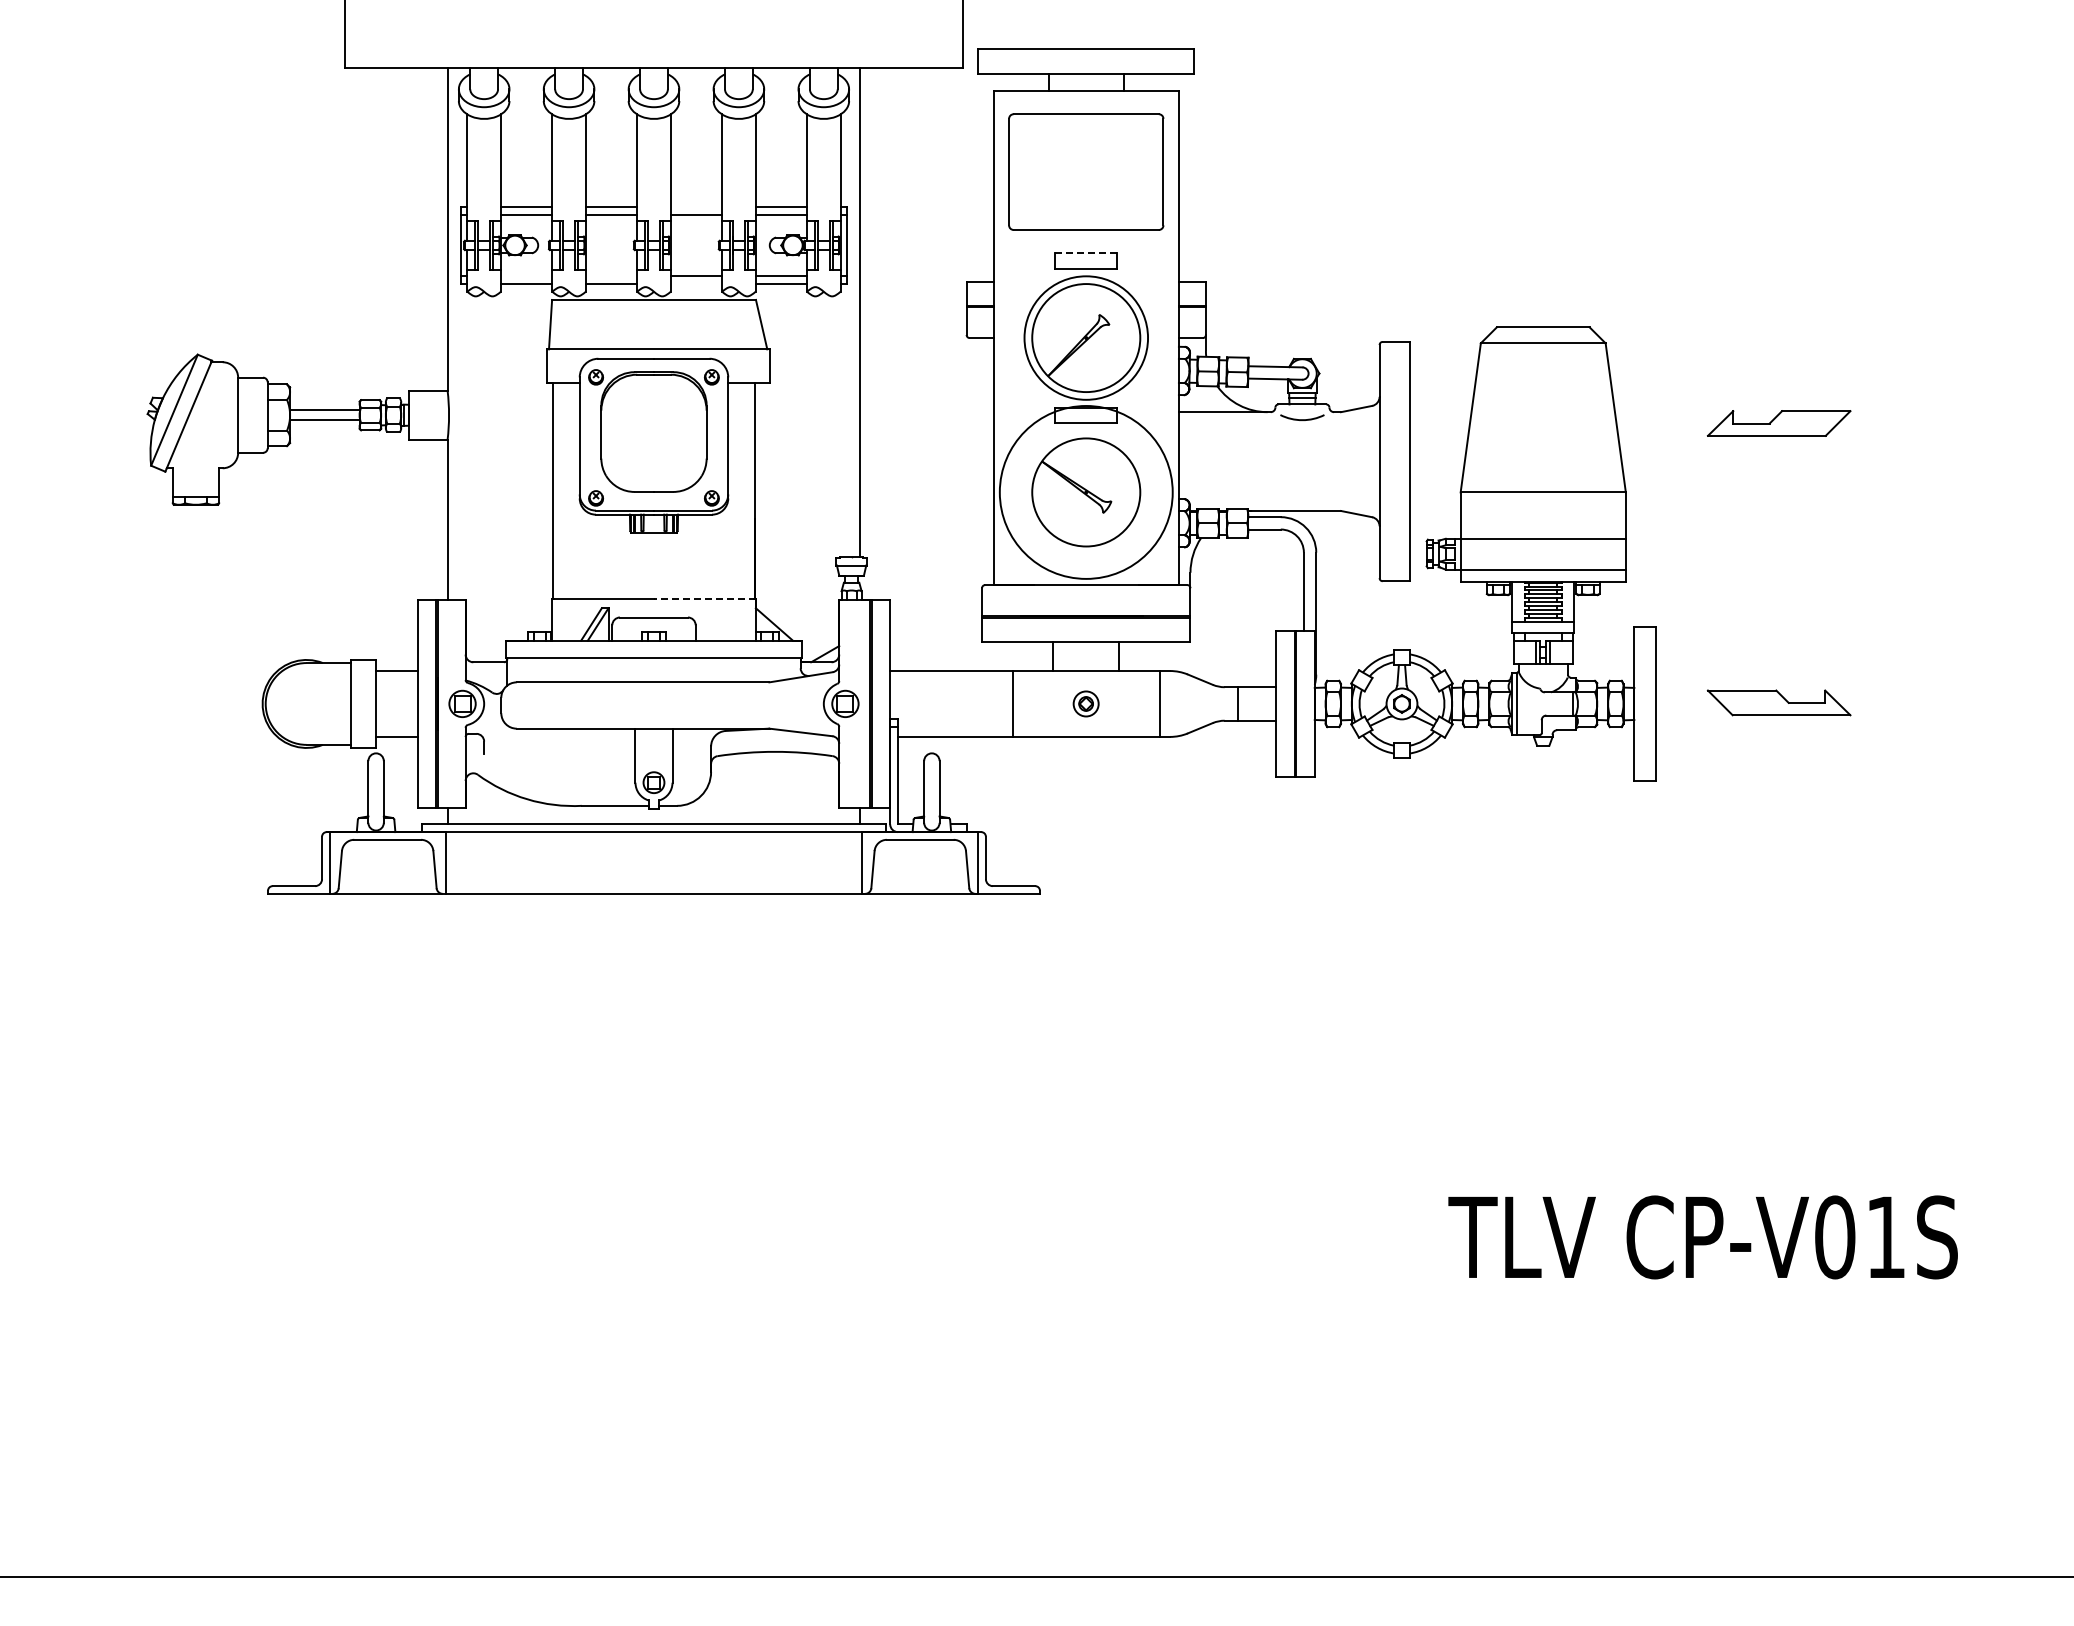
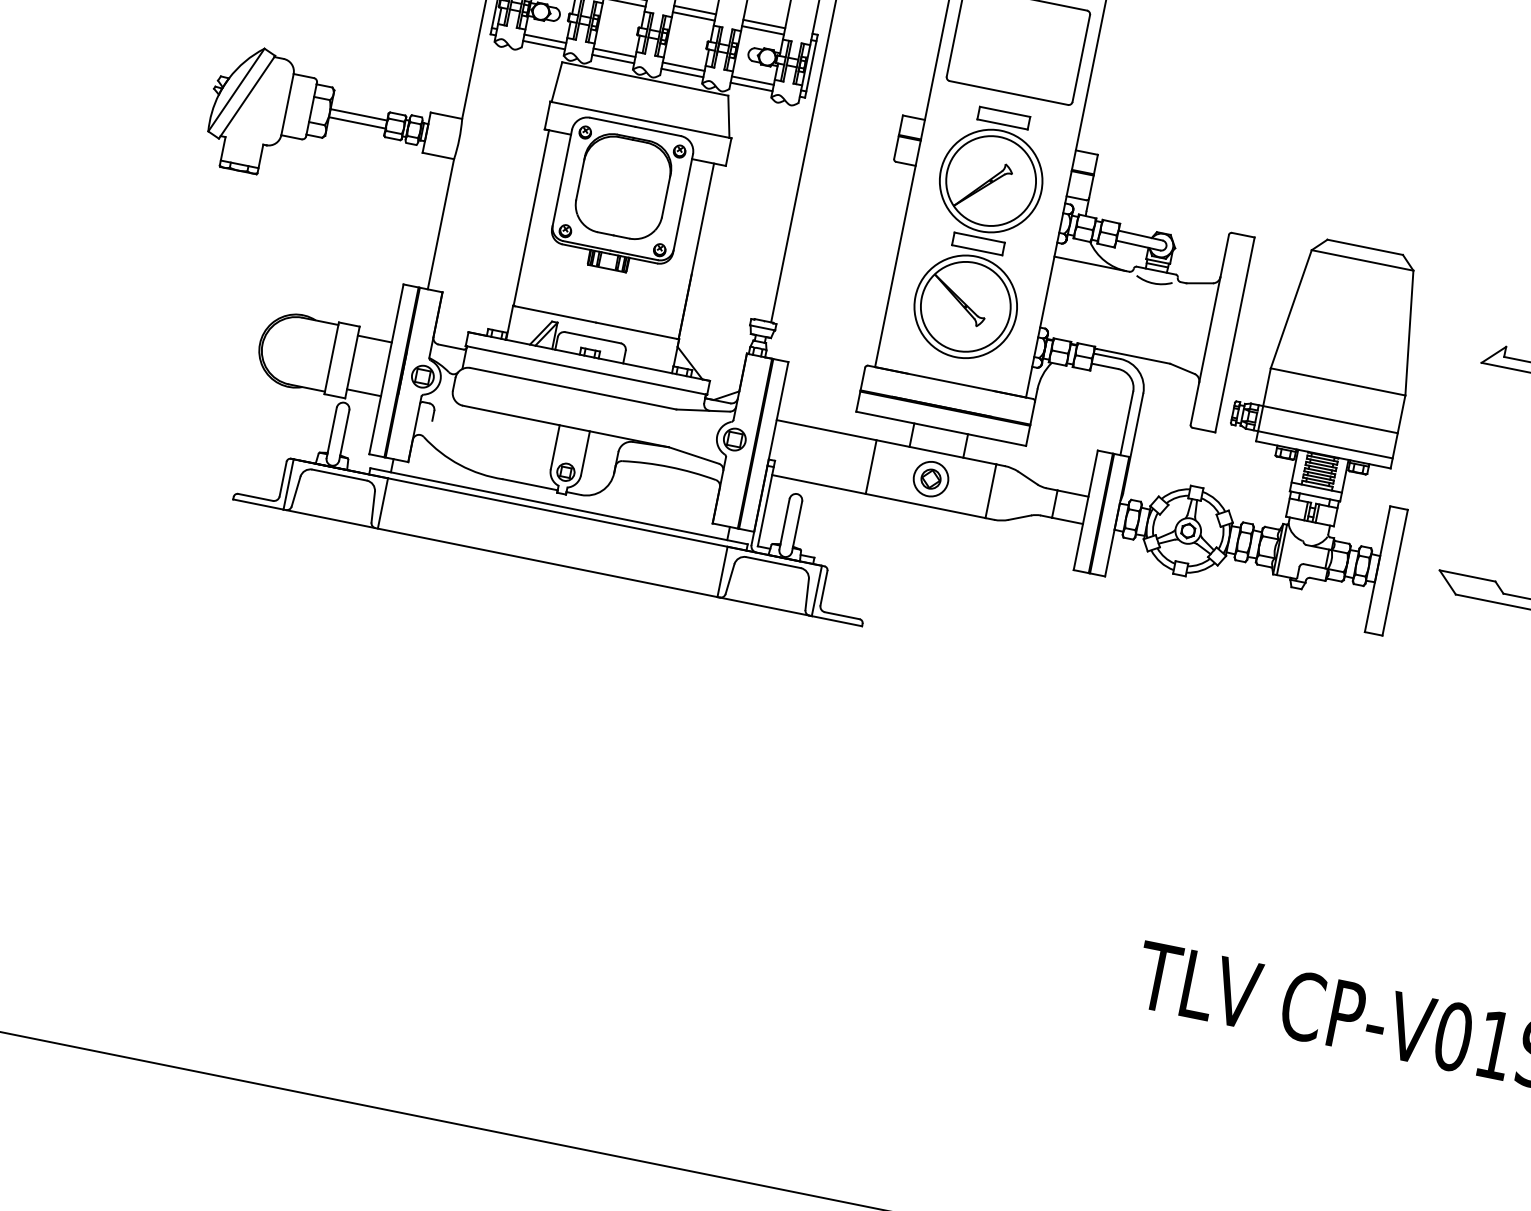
line: (696, 206) -> (695, 9), added
line: (1086, 253) -> (1005, 112), dashed -> solid
line: (526, 276) -> (545, 38), added
line: (611, 276) -> (614, 52), added
line: (696, 284) -> (682, 73), added
circle: (1086, 492) -> (965, 306), size x0.71
line: (704, 598) -> (637, 330), dashed -> solid
part: (1085, 703) -> (930, 478), size x1.67

